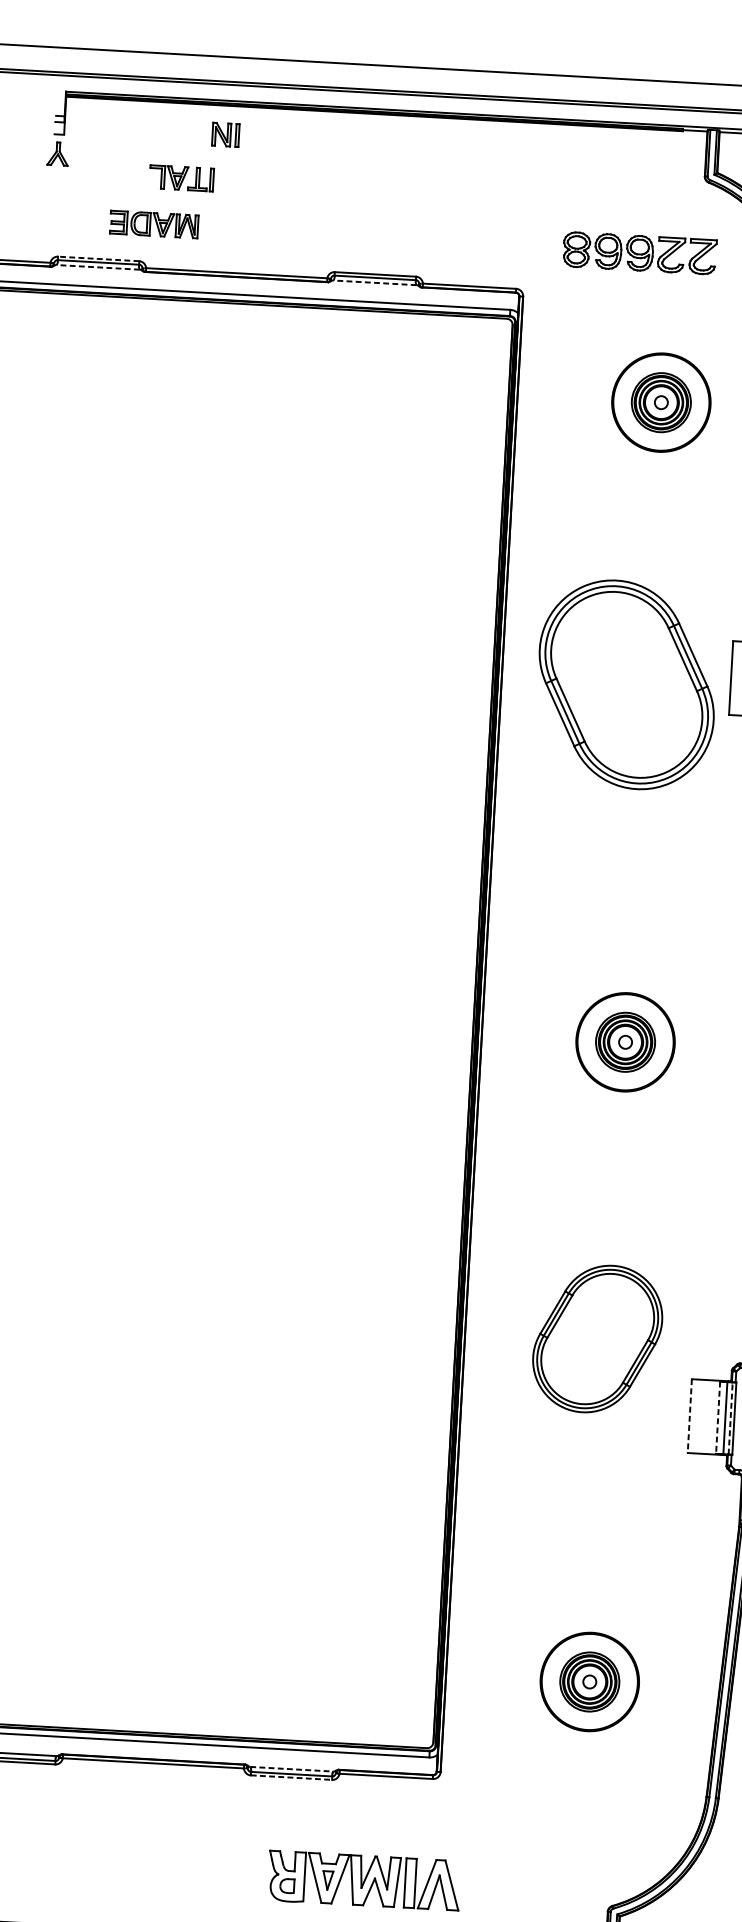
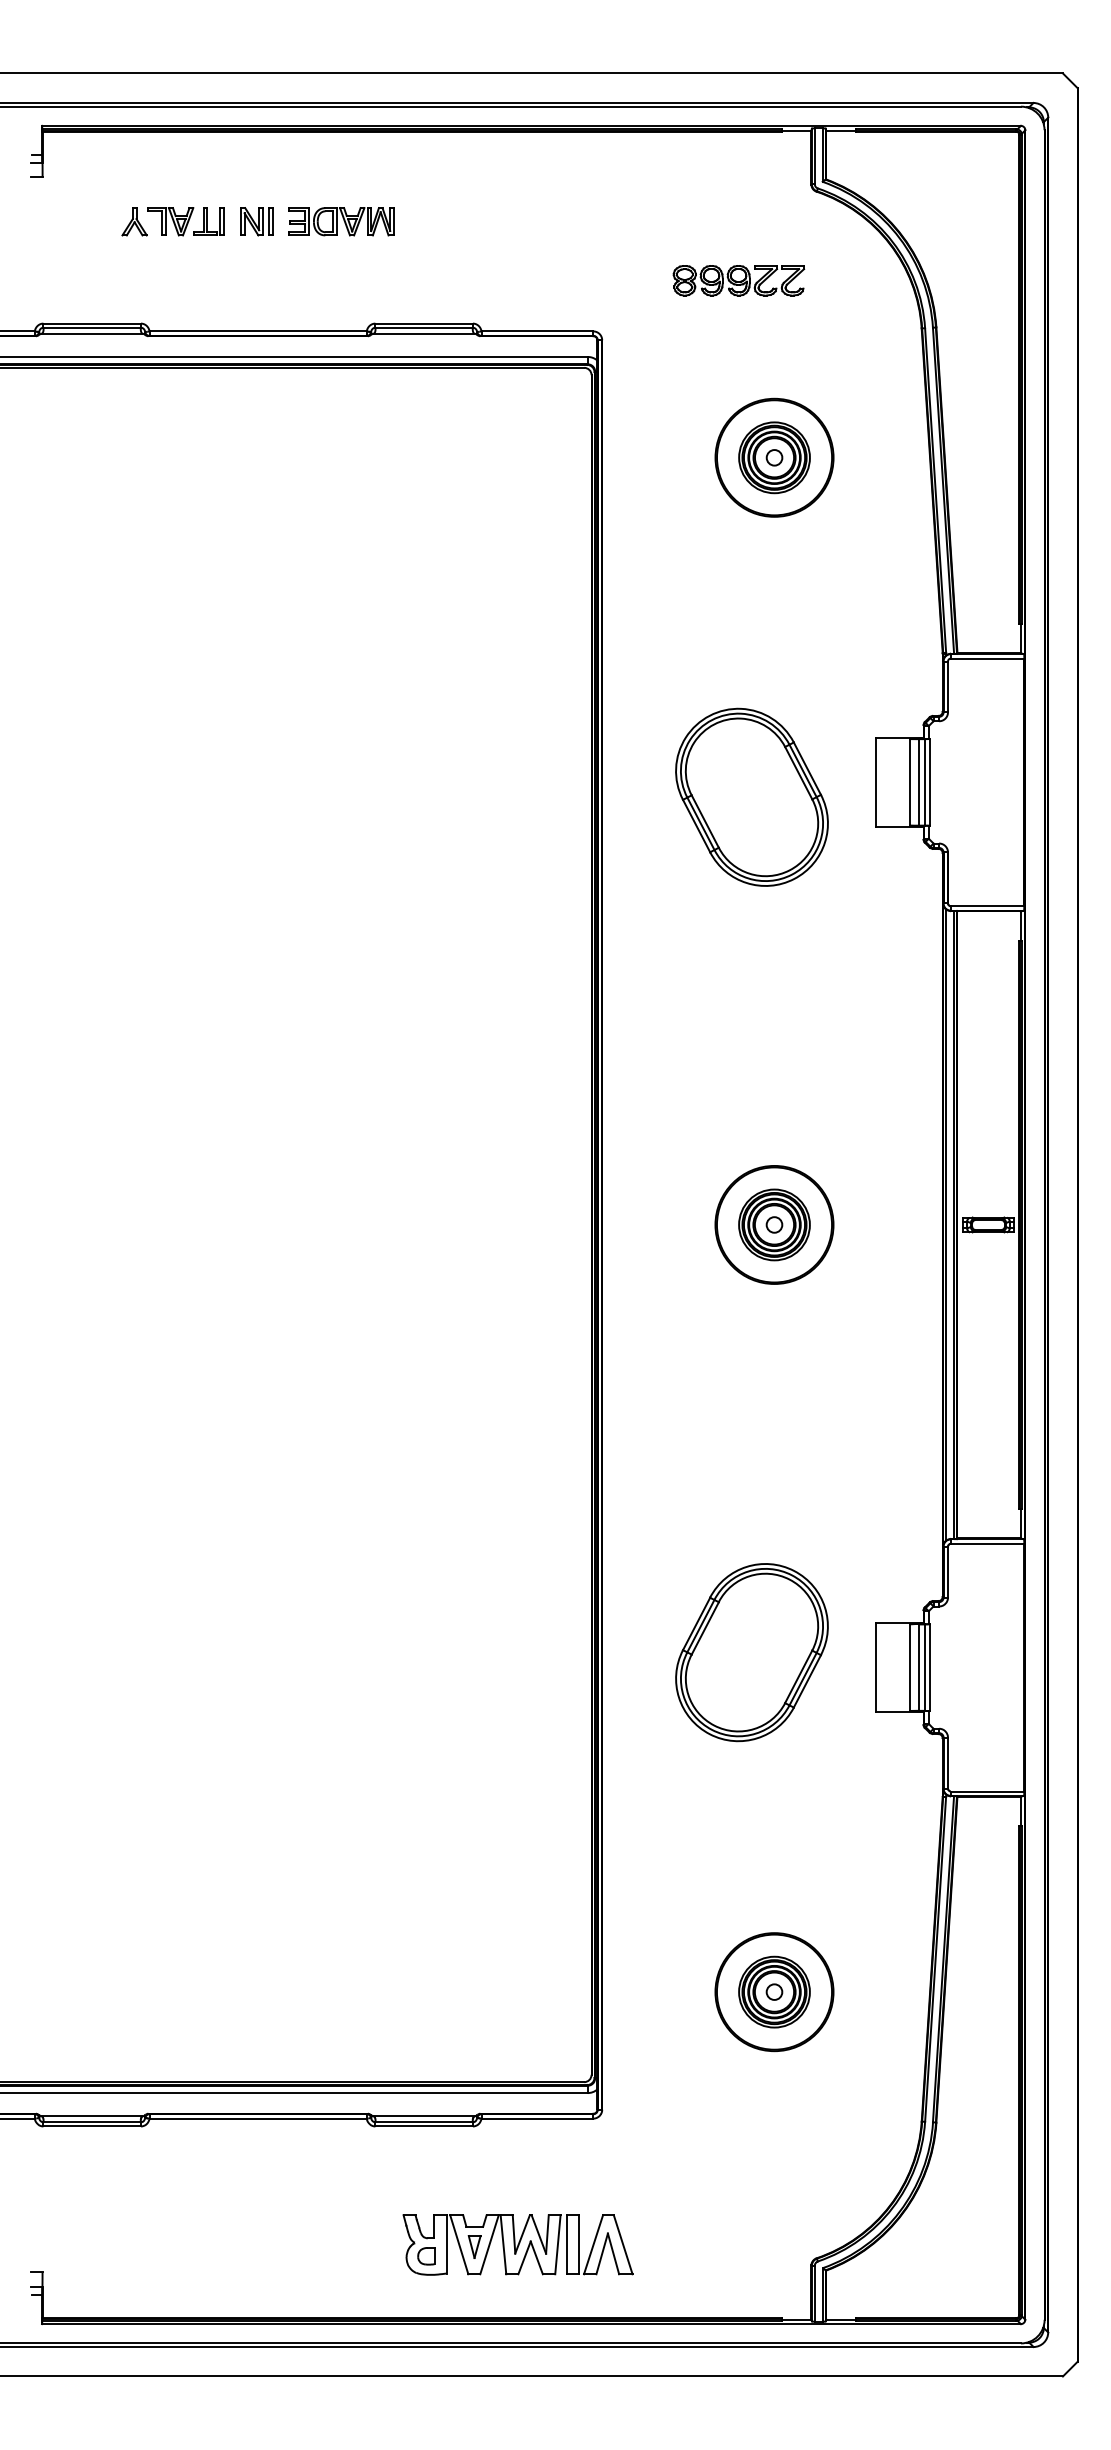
part: (225, 134) -> (256, 221), moved
part: (57, 153) -> (134, 221), moved
part: (154, 224) -> (341, 221), moved
part: (639, 253) -> (738, 280), size x0.71
line: (98, 258) -> (92, 323), dashed -> solid
line: (98, 267) -> (92, 333), dashed -> solid
line: (375, 282) -> (424, 333), dashed -> solid
part: (626, 683) -> (751, 796), size x0.71
part: (597, 1338) -> (751, 1652), moved
line: (689, 1416) -> (876, 1668), dashed -> solid
line: (718, 1418) -> (910, 1668), dashed -> solid
line: (730, 1418) -> (925, 1667), dashed -> solid
line: (292, 1769) -> (424, 2116), dashed -> solid
line: (291, 1777) -> (424, 2126), dashed -> solid

